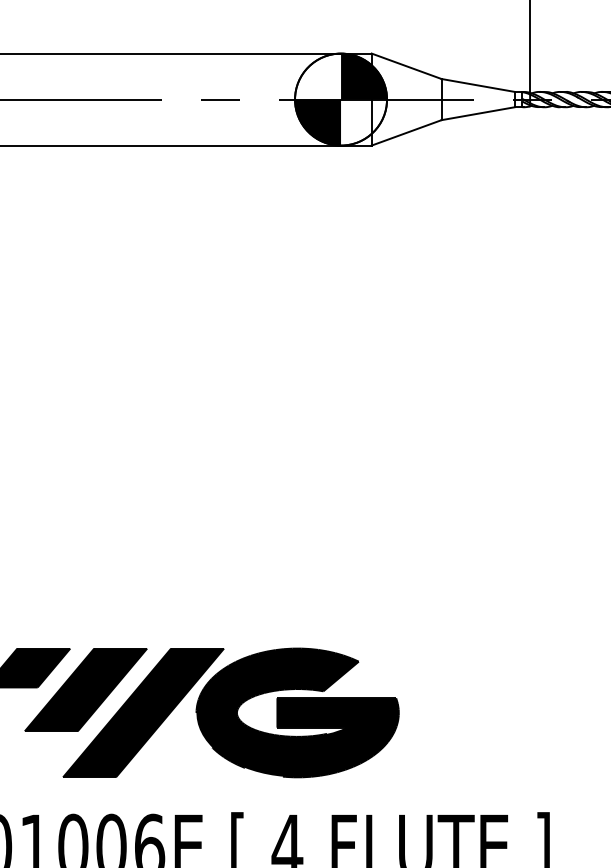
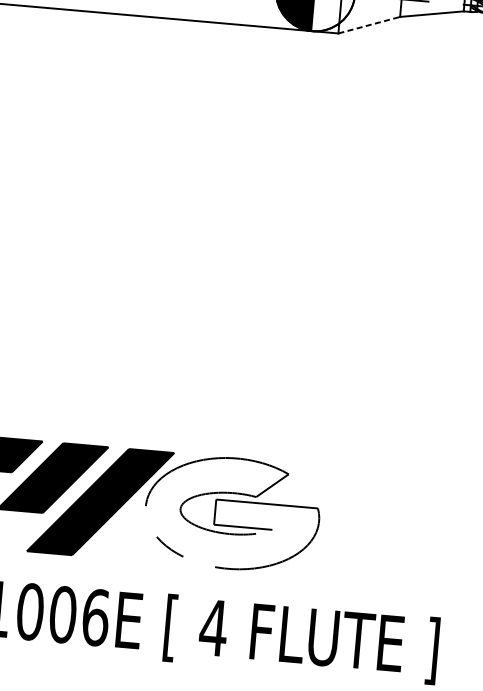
line: (407, 132) -> (370, 24), solid -> dashed
fill: (297, 712) -> (232, 513), removed

